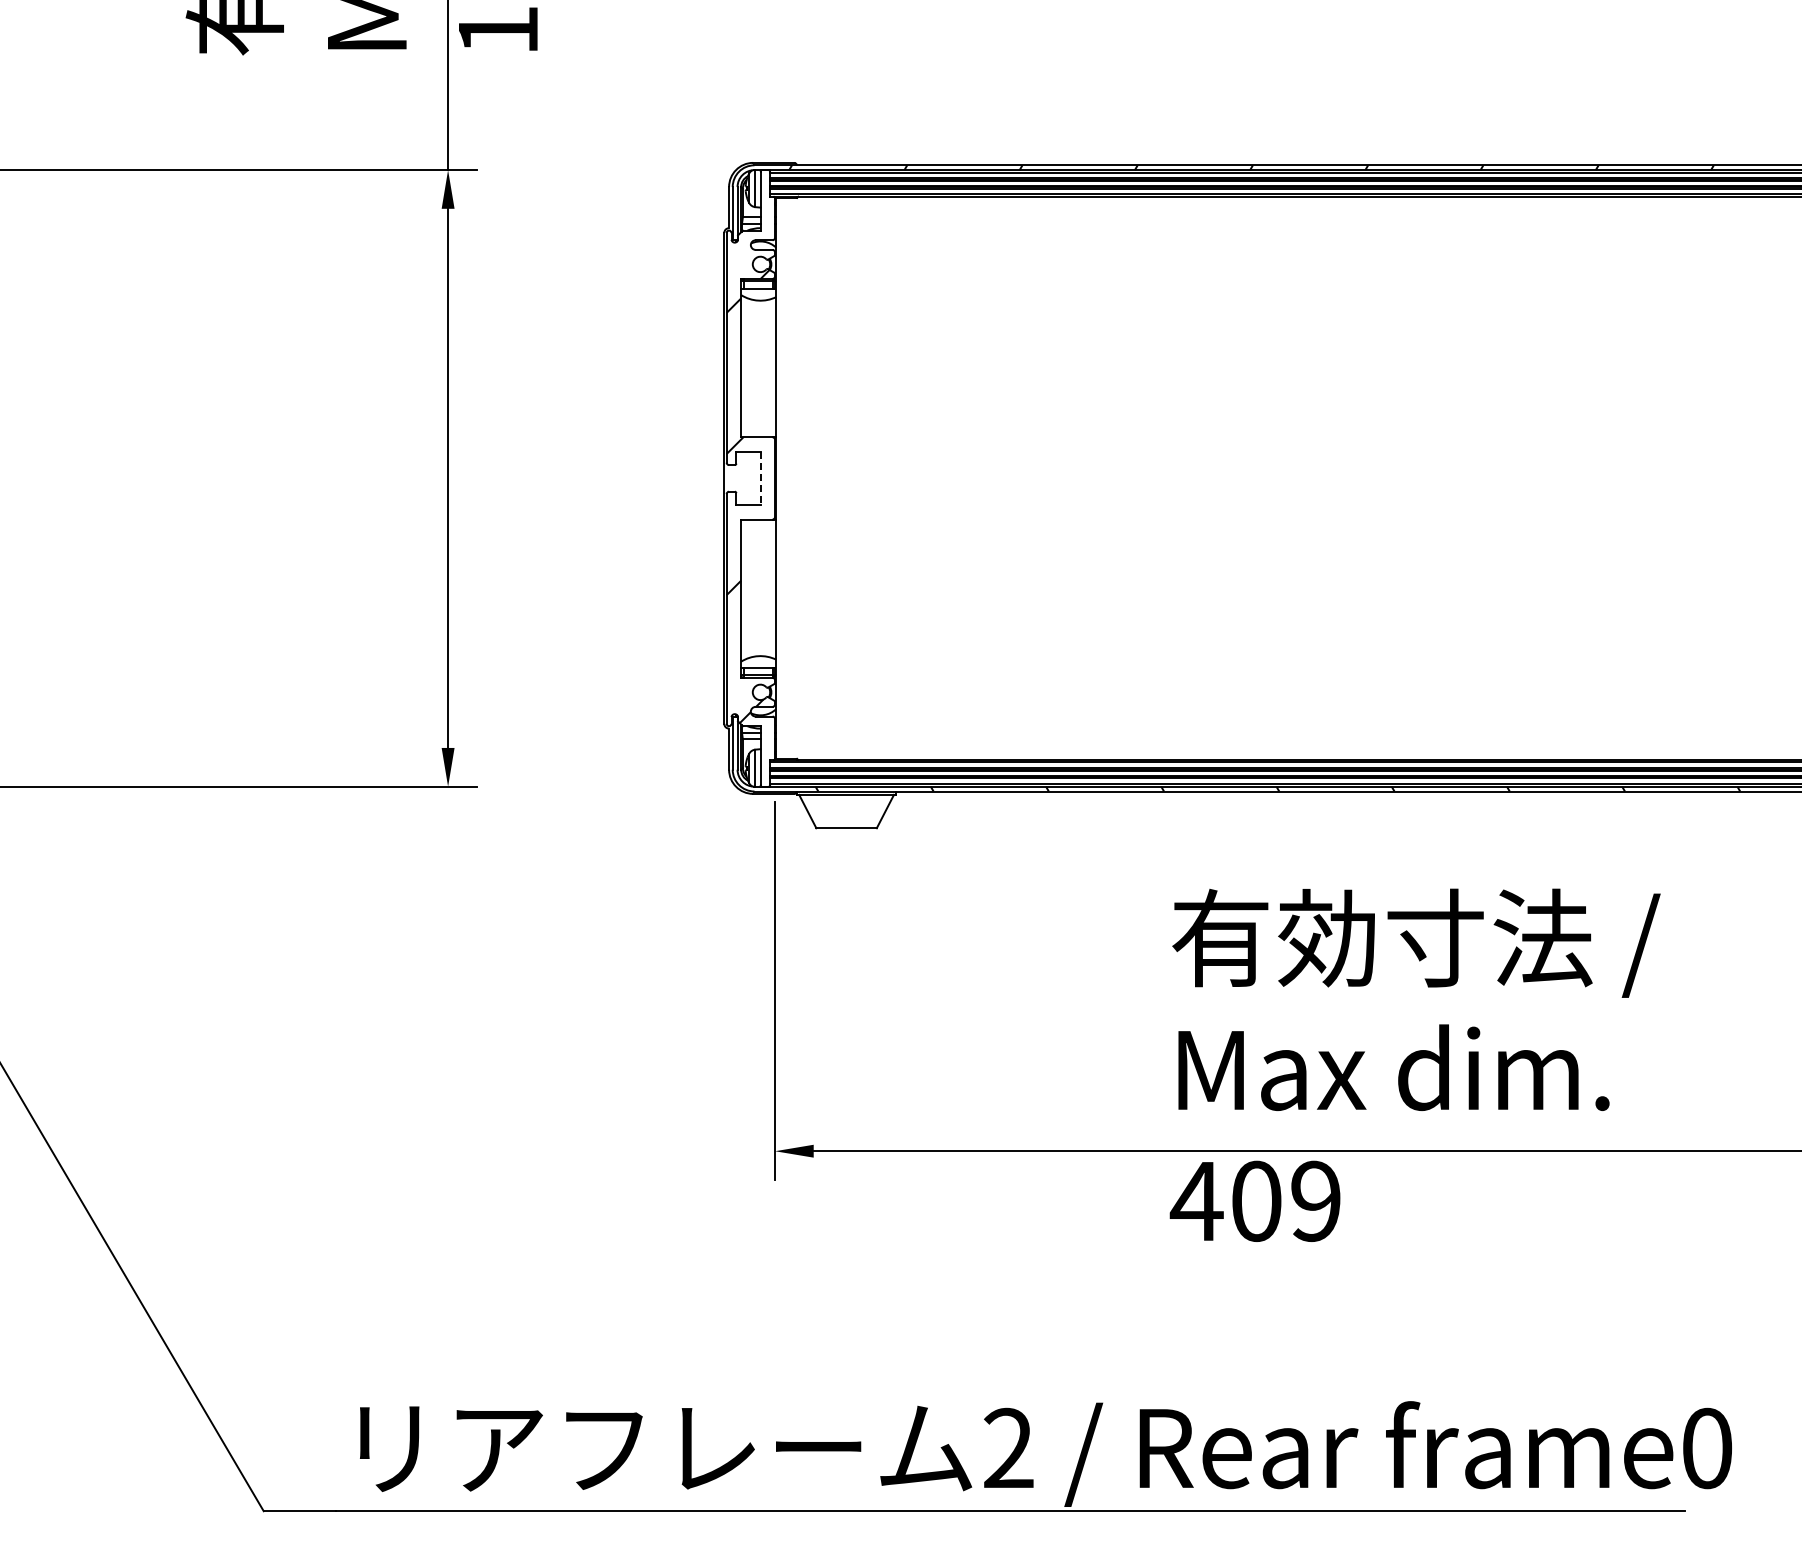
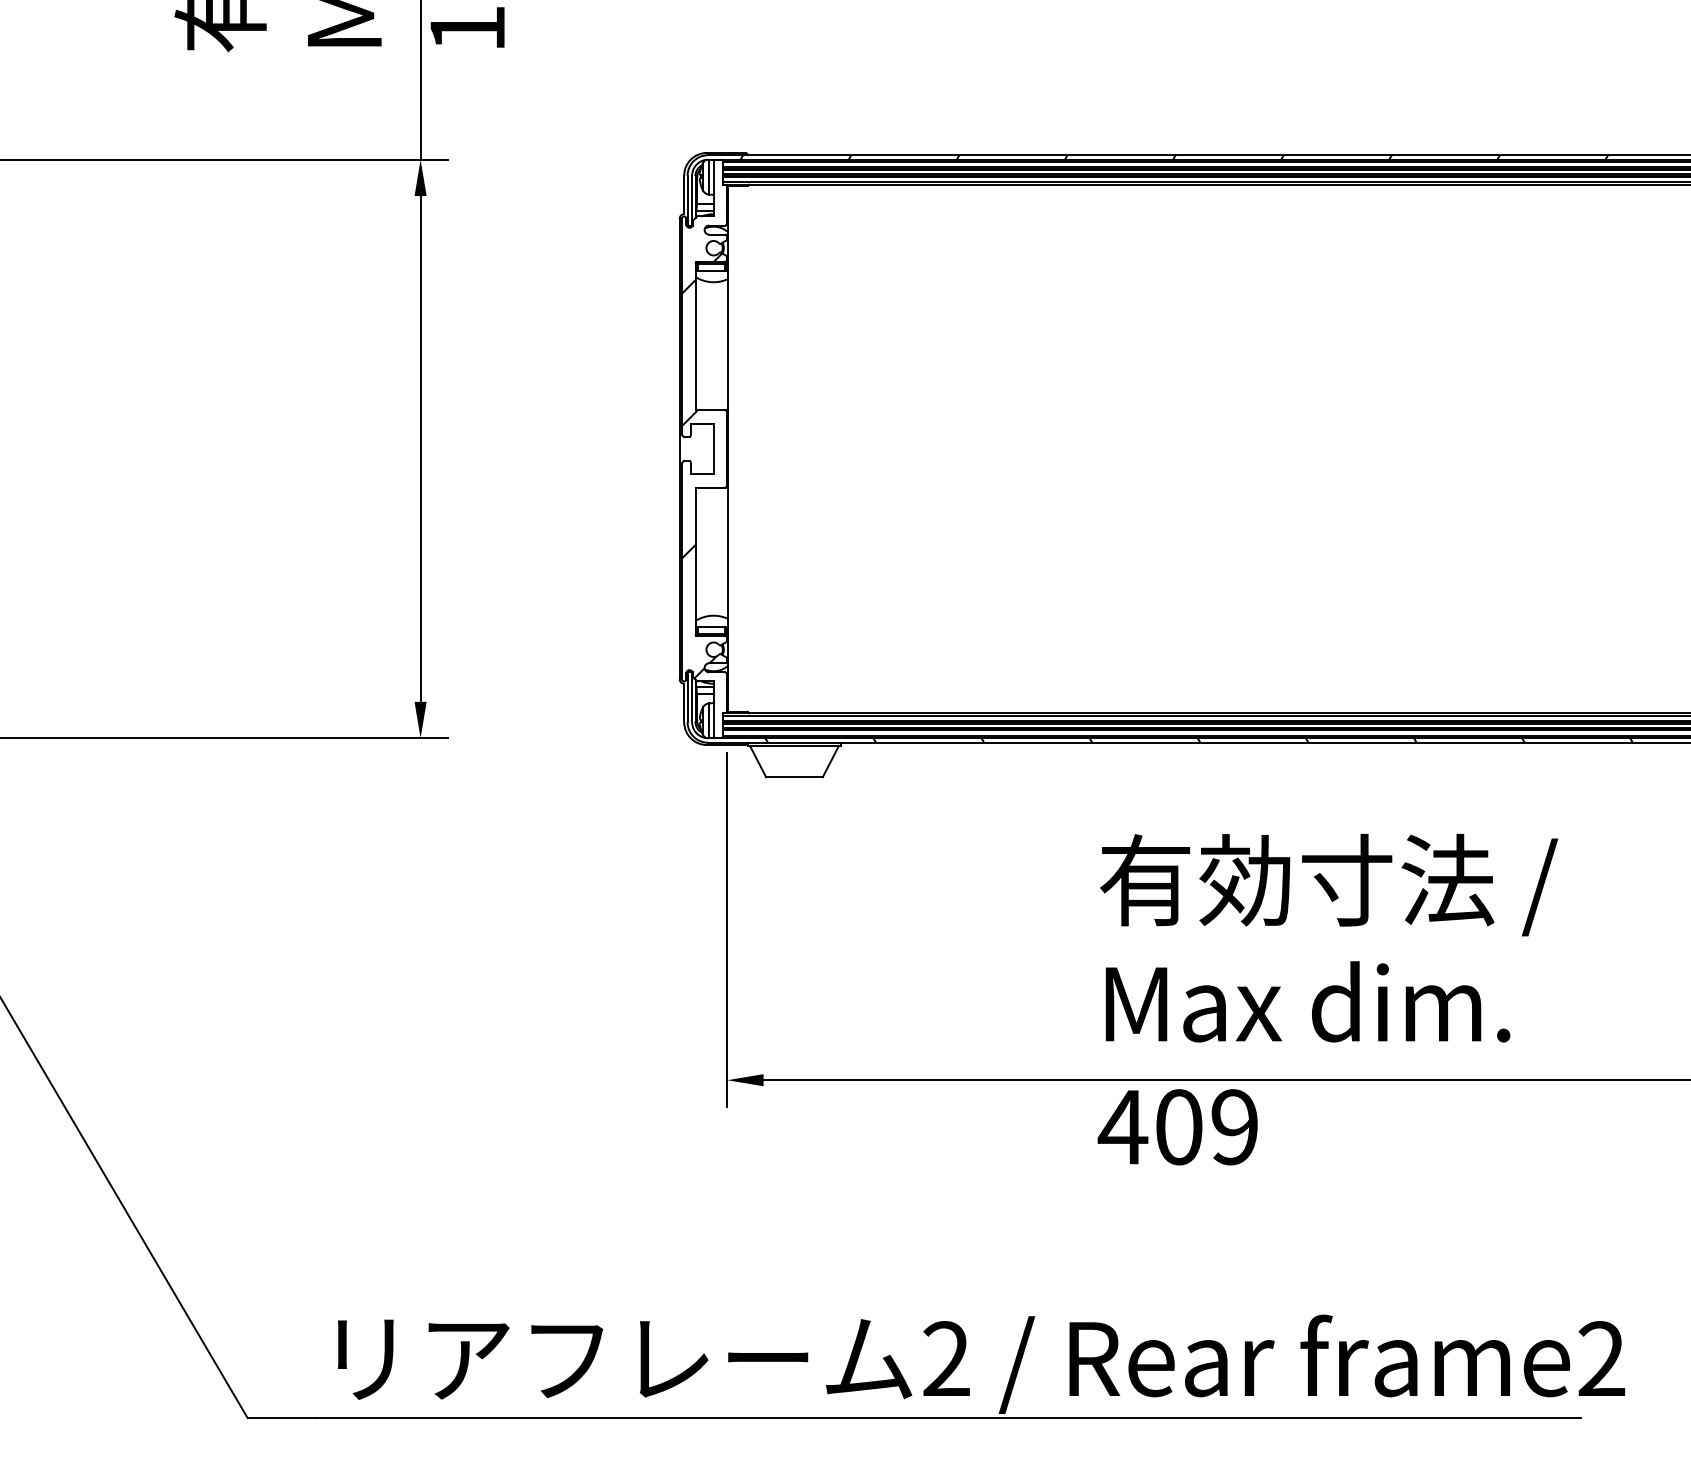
line: (760, 478) -> (713, 449), dashed -> solid
text: (1707, 1448) -> (1602, 1359), frame0 -> frame2

